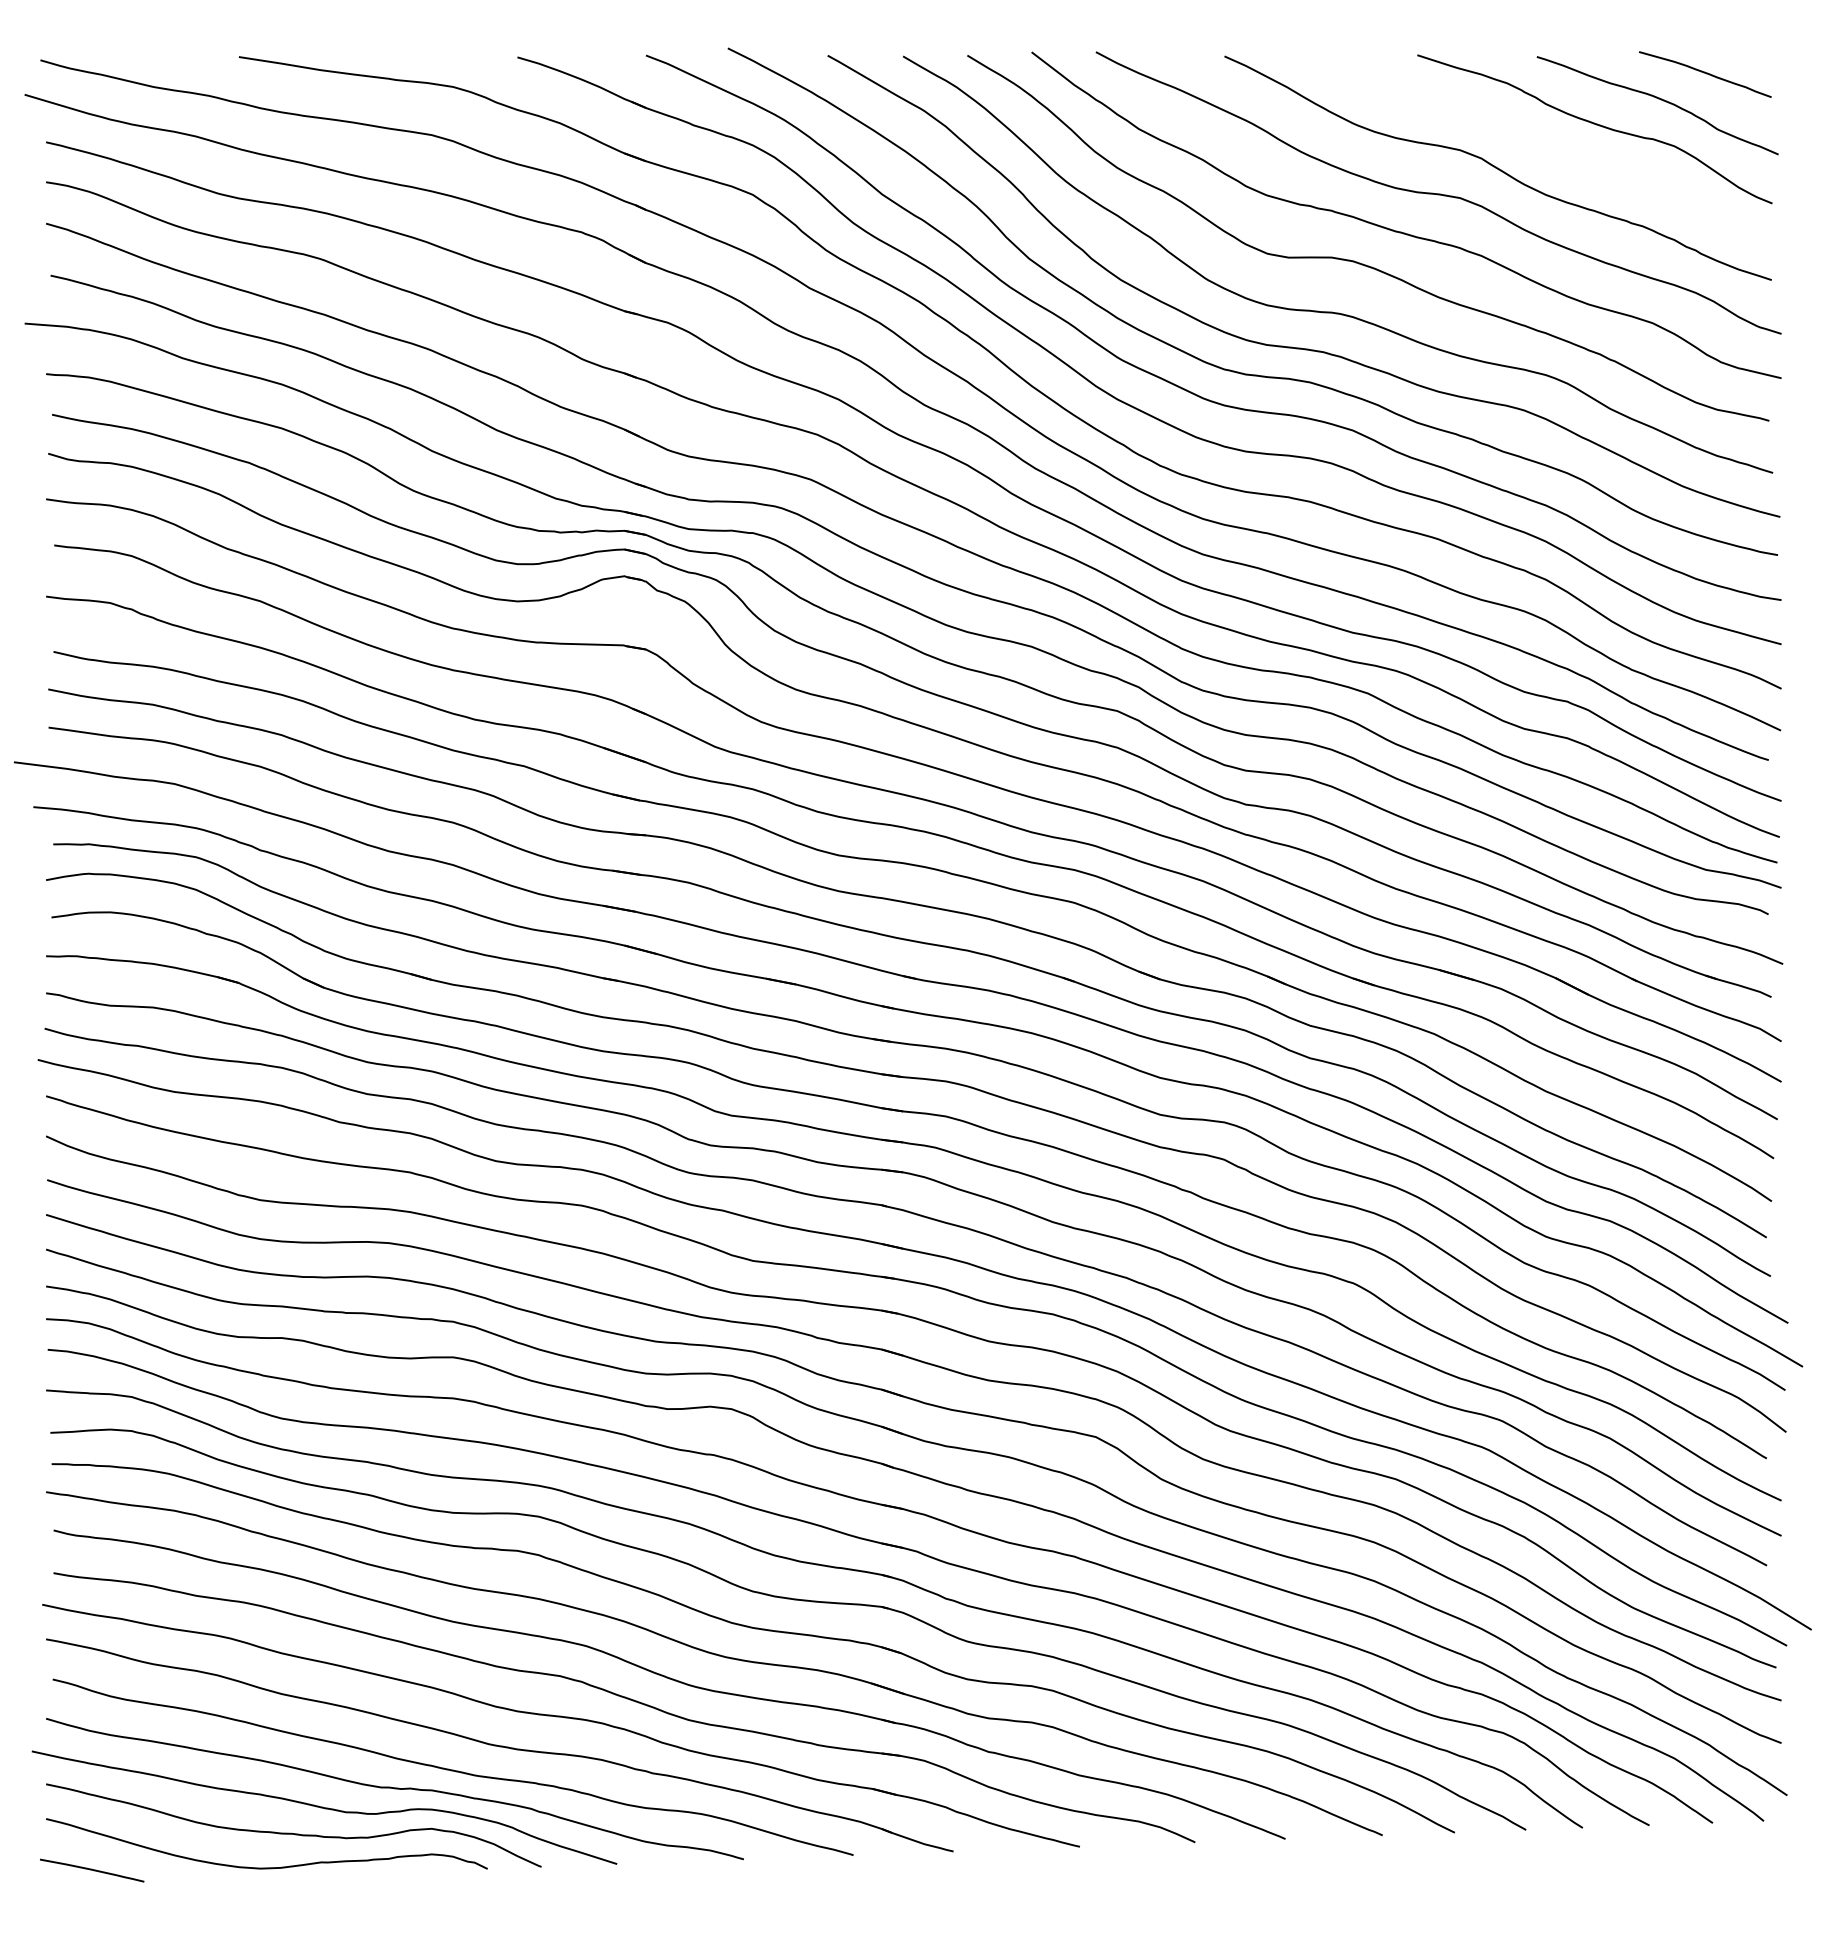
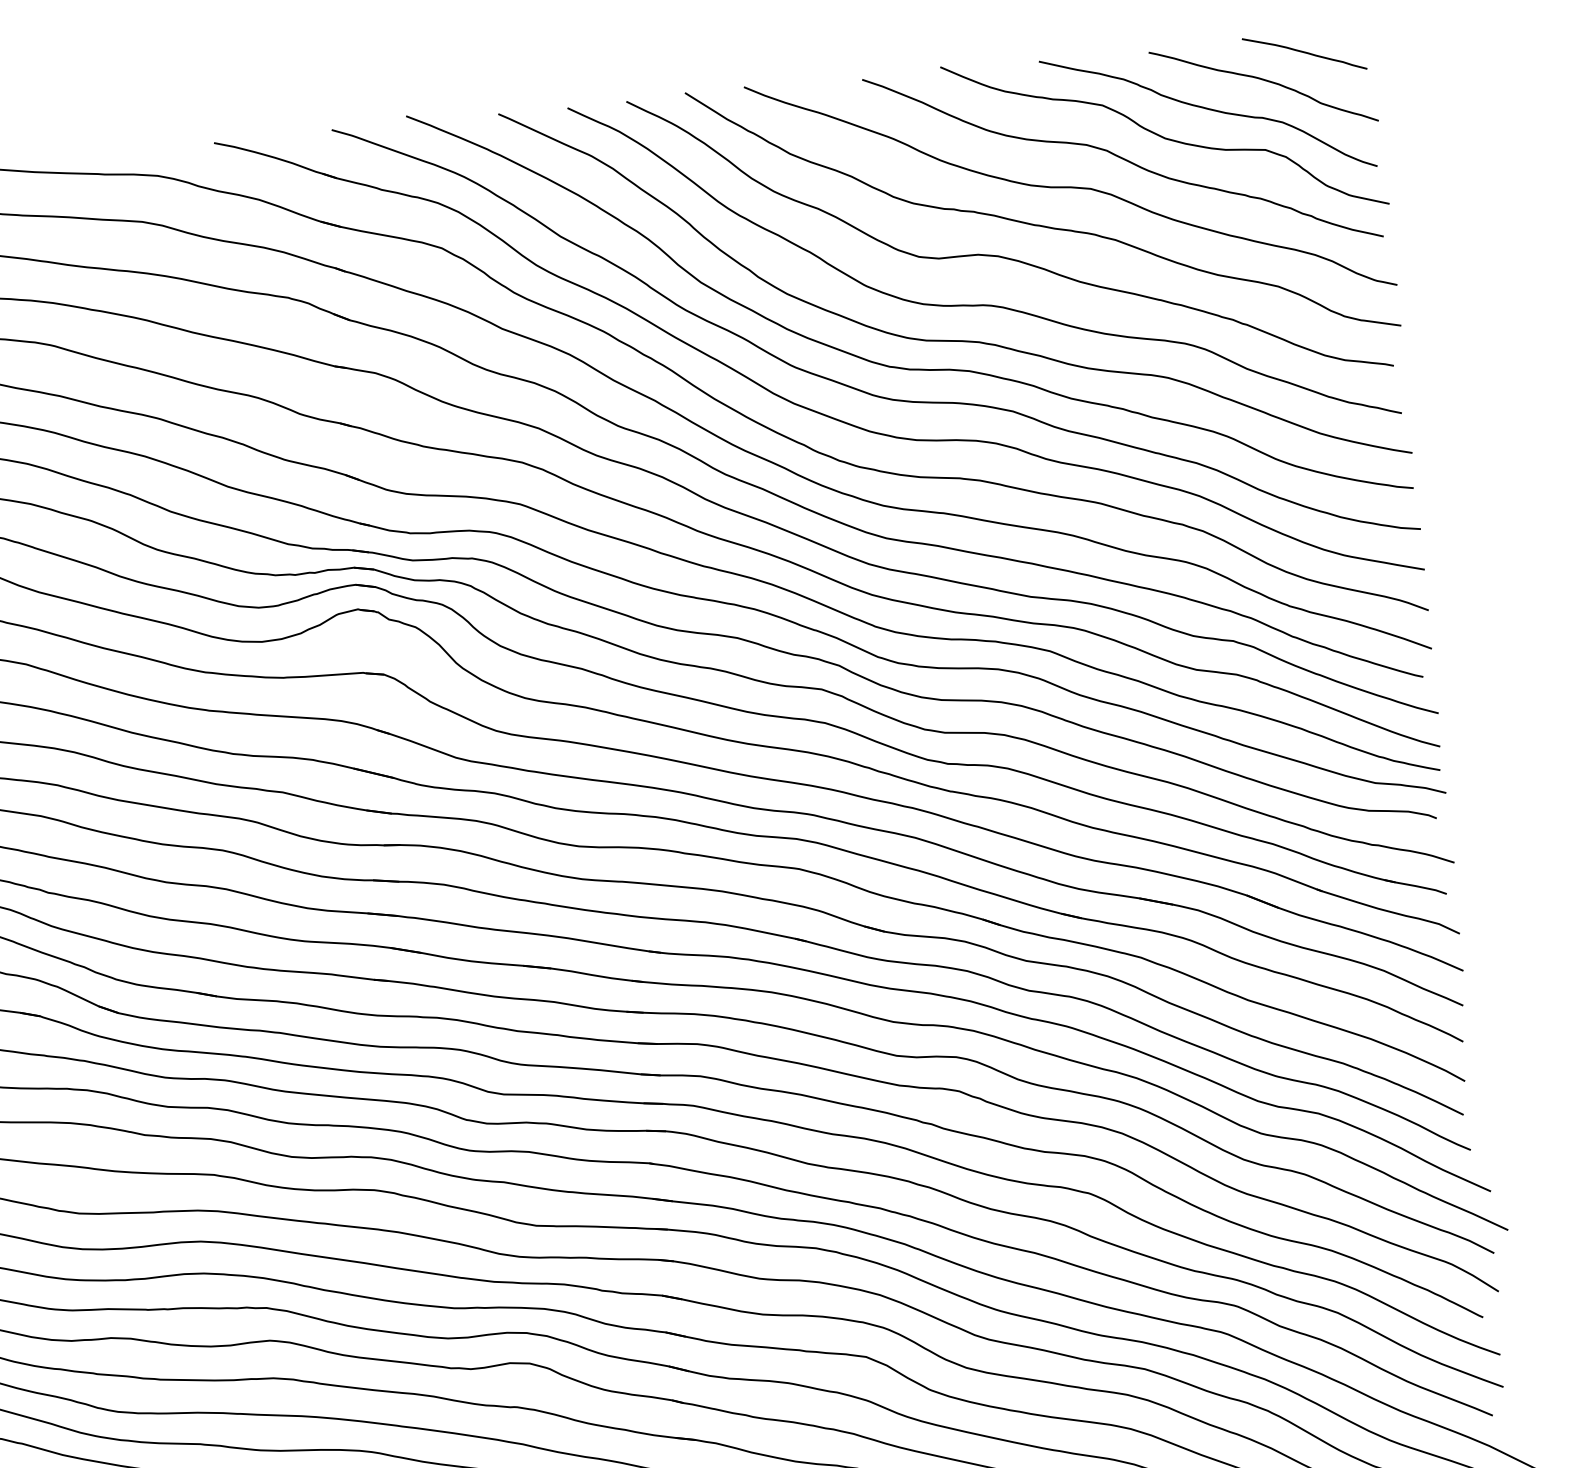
curve: (1544, 149) -> (1163, 136), added

